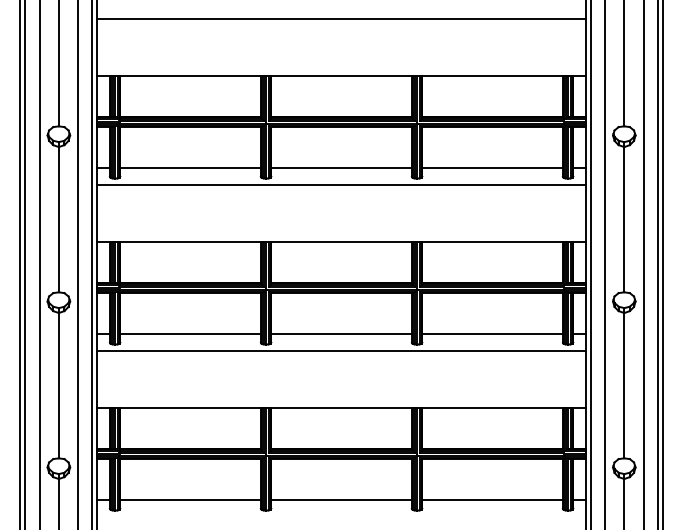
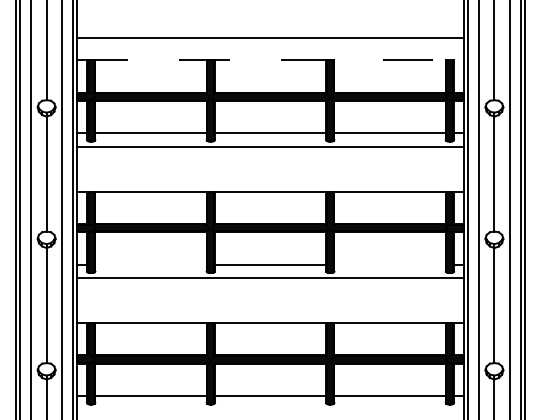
line: (341, 19) -> (270, 37), moved
line: (342, 75) -> (271, 59), solid -> dashed
line: (190, 334) -> (150, 265), removed
line: (492, 334) -> (390, 265), removed

